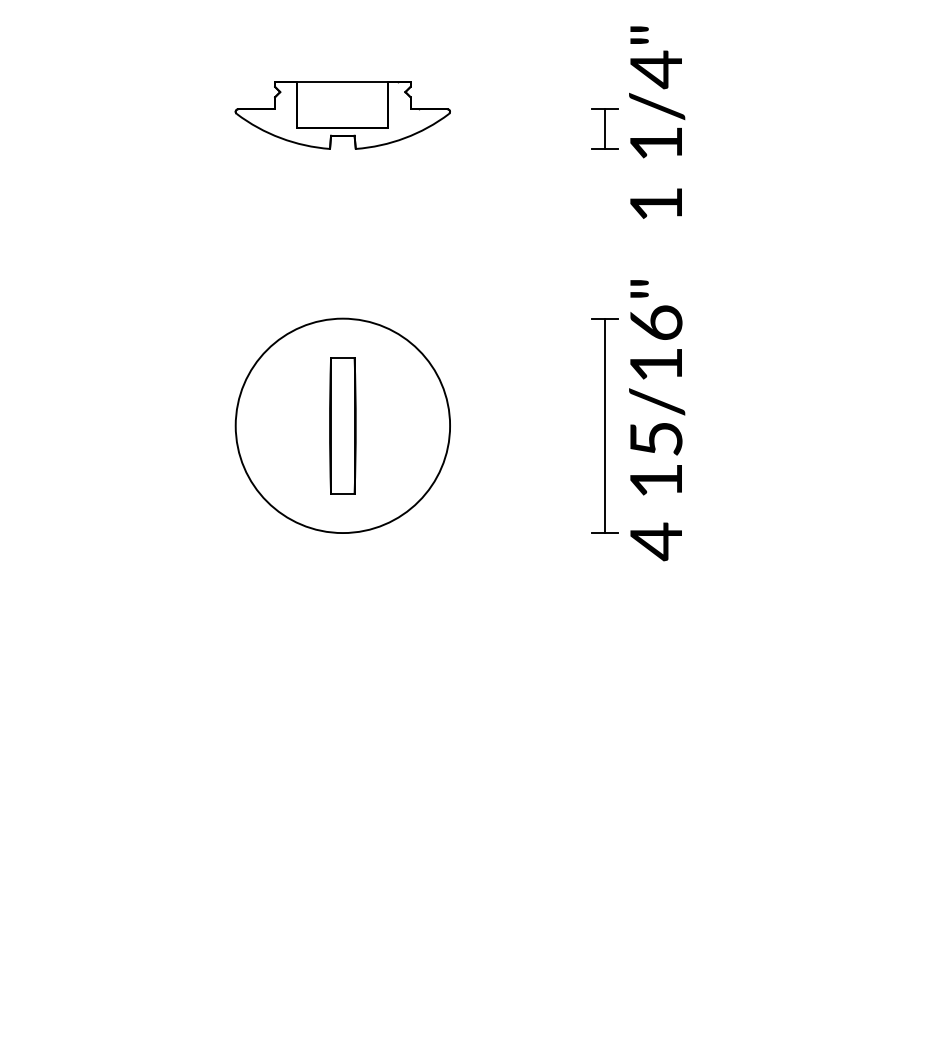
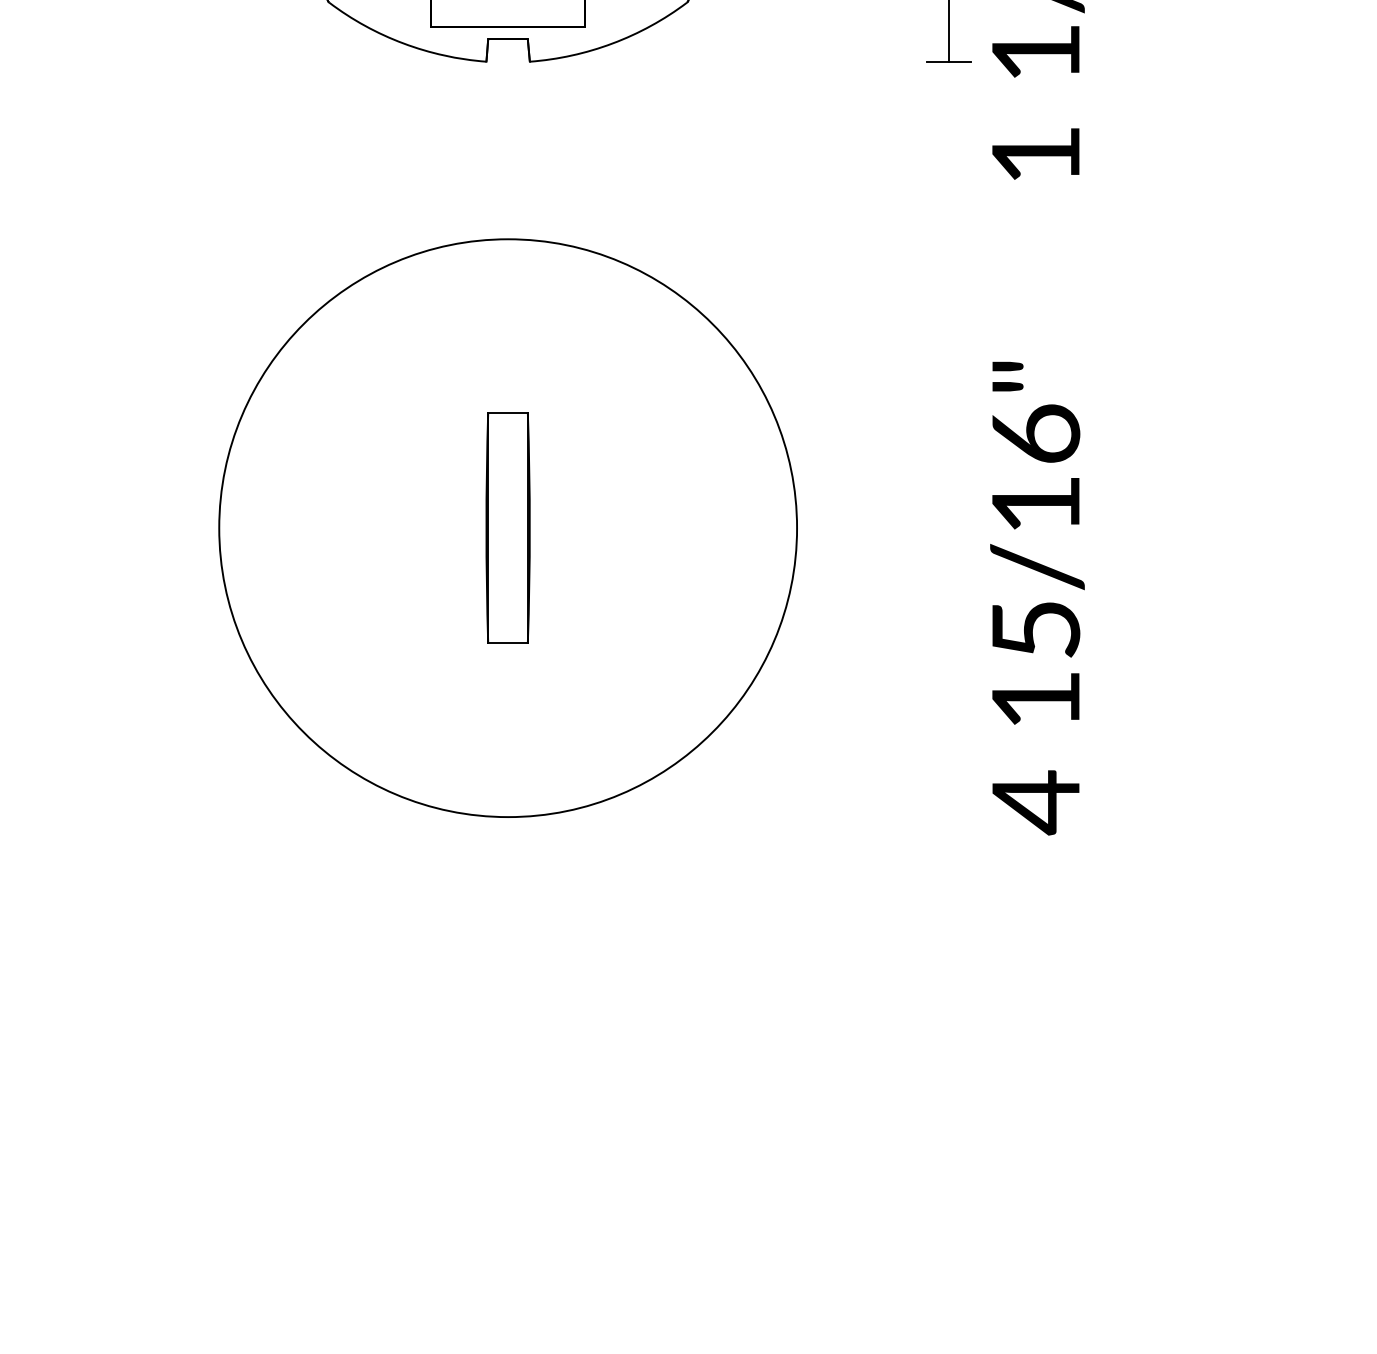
text: (657, 420) -> (1038, 598), moved
circle: (342, 425) -> (507, 527), size x1.6
part: (604, 425) -> (948, 527), removed

